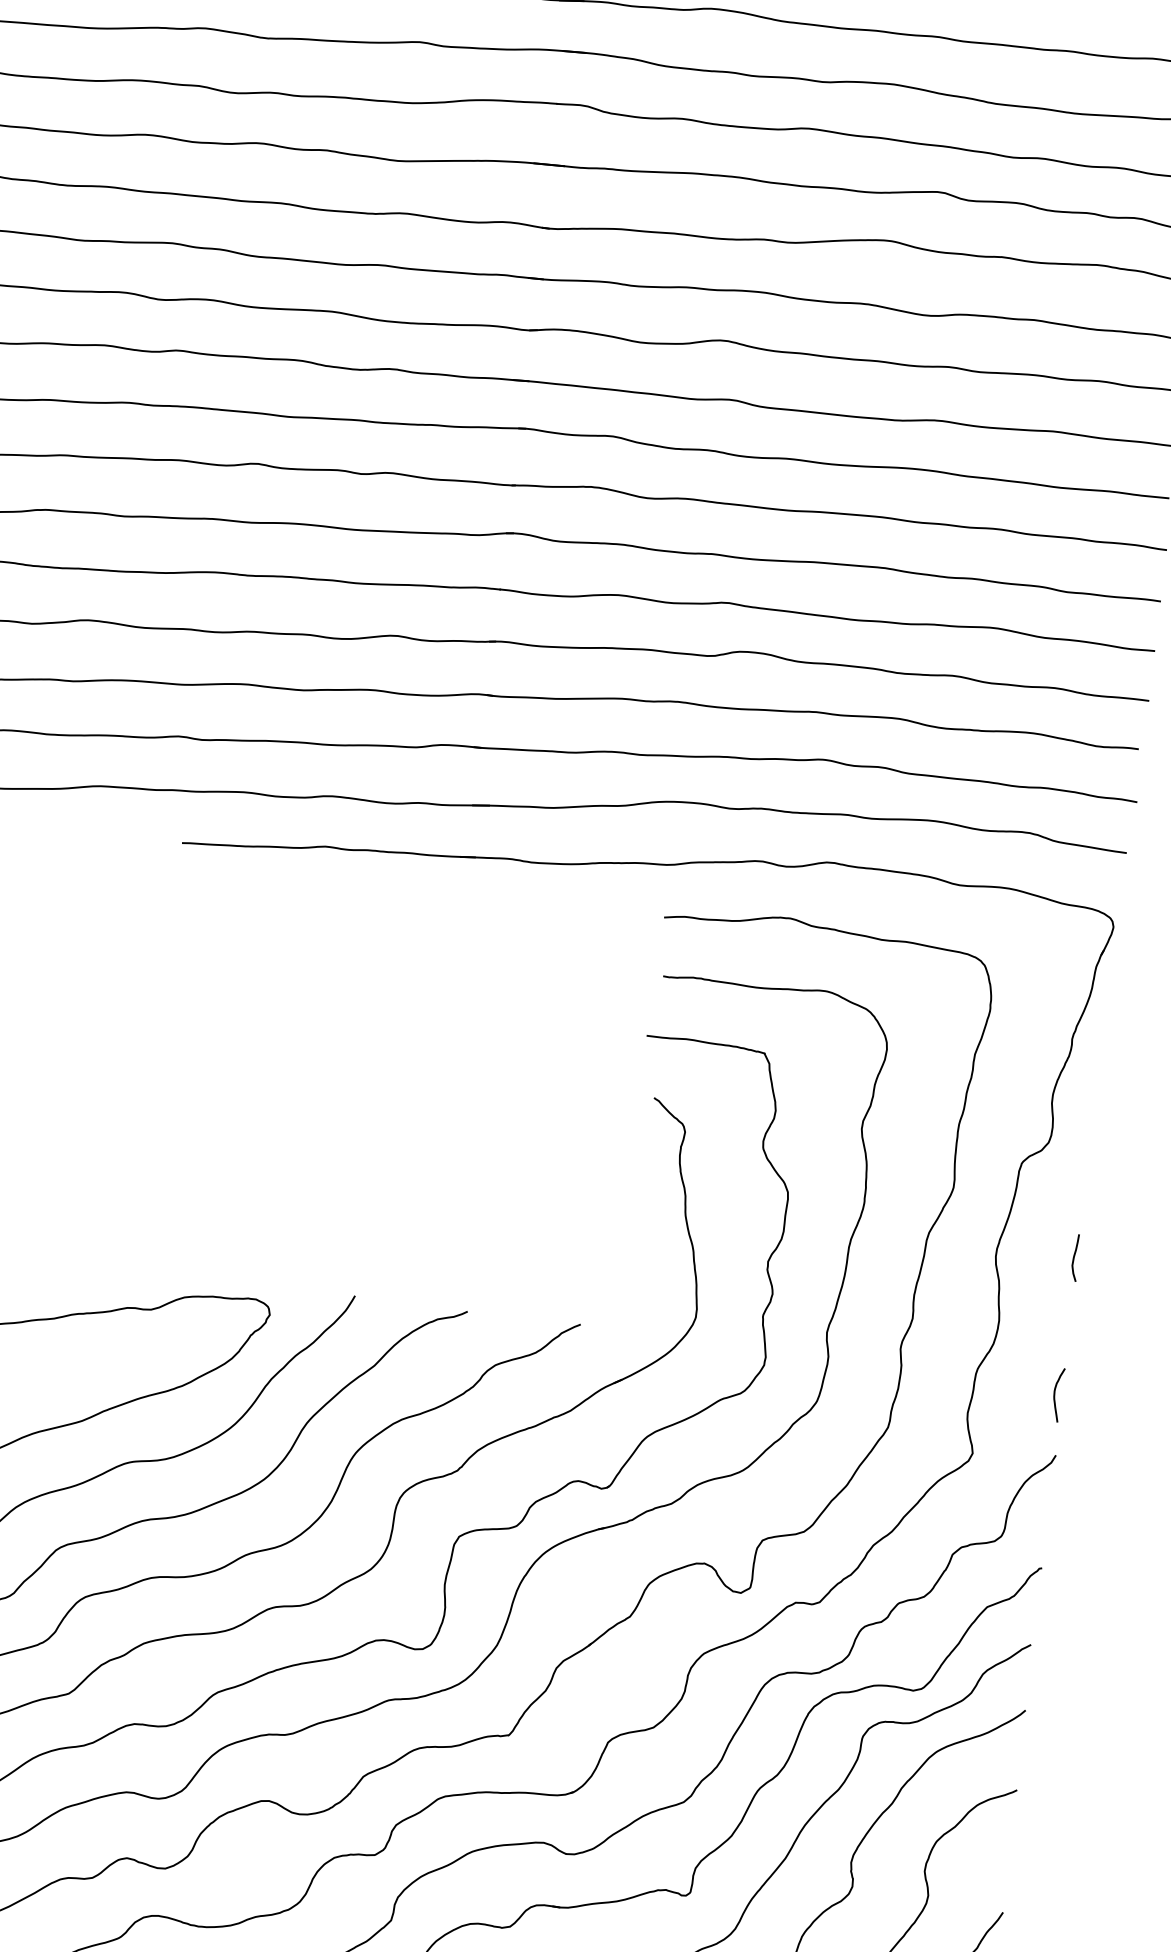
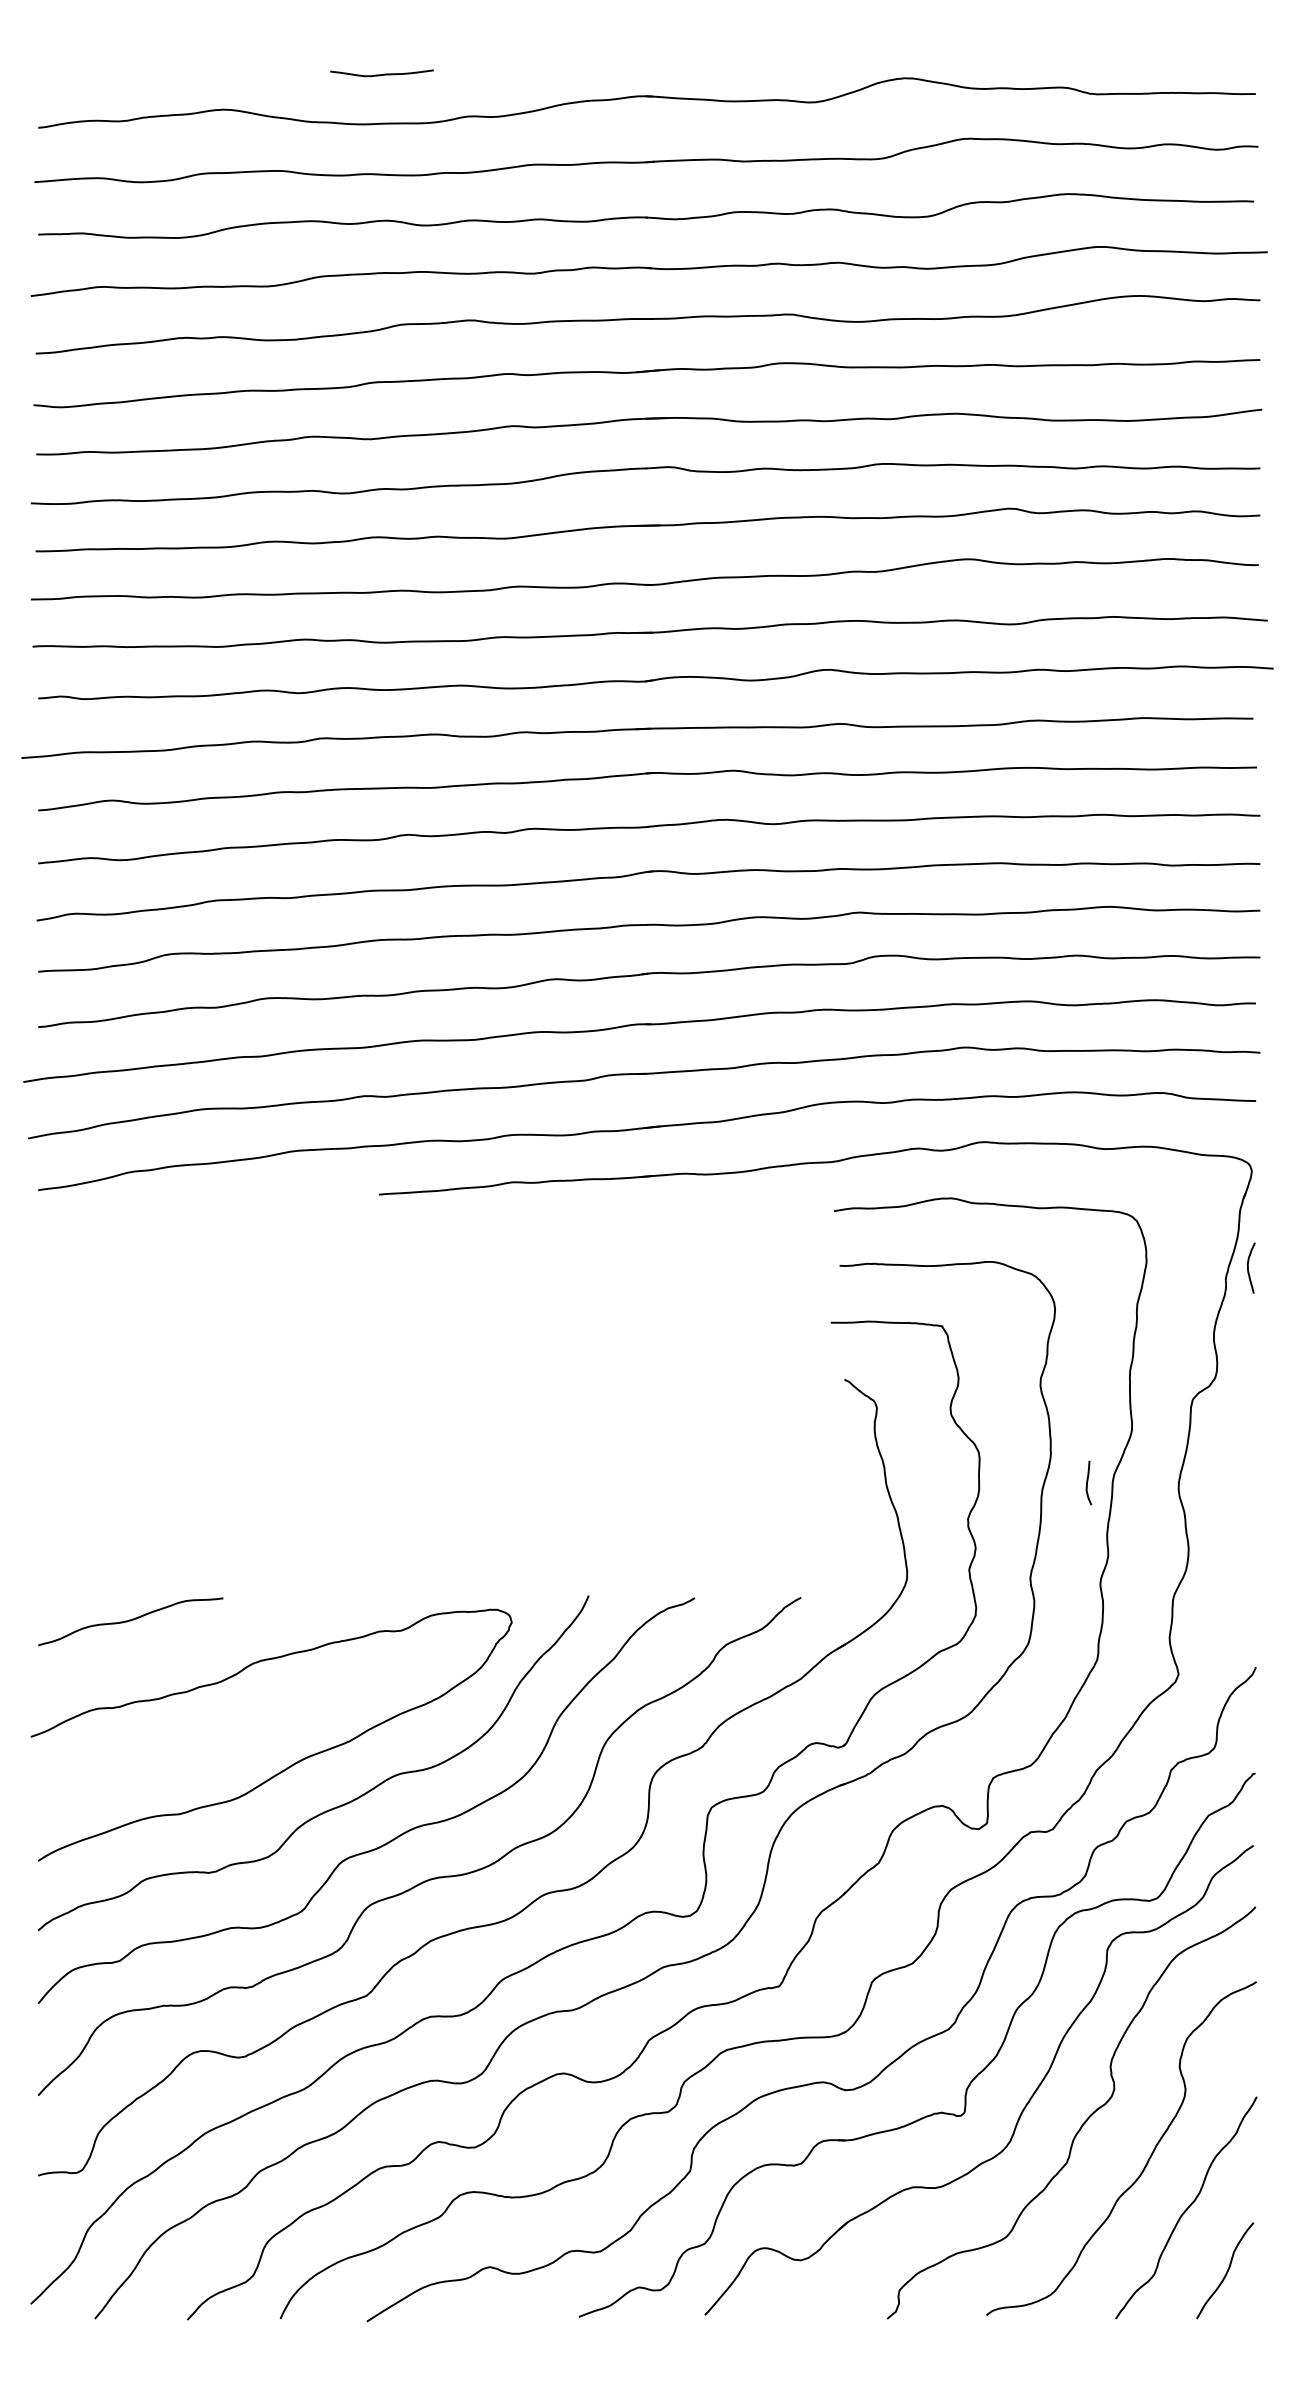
curve: (1075, 1256) -> (1088, 1481), moved
curve: (1055, 1394) -> (1248, 1267), moved

